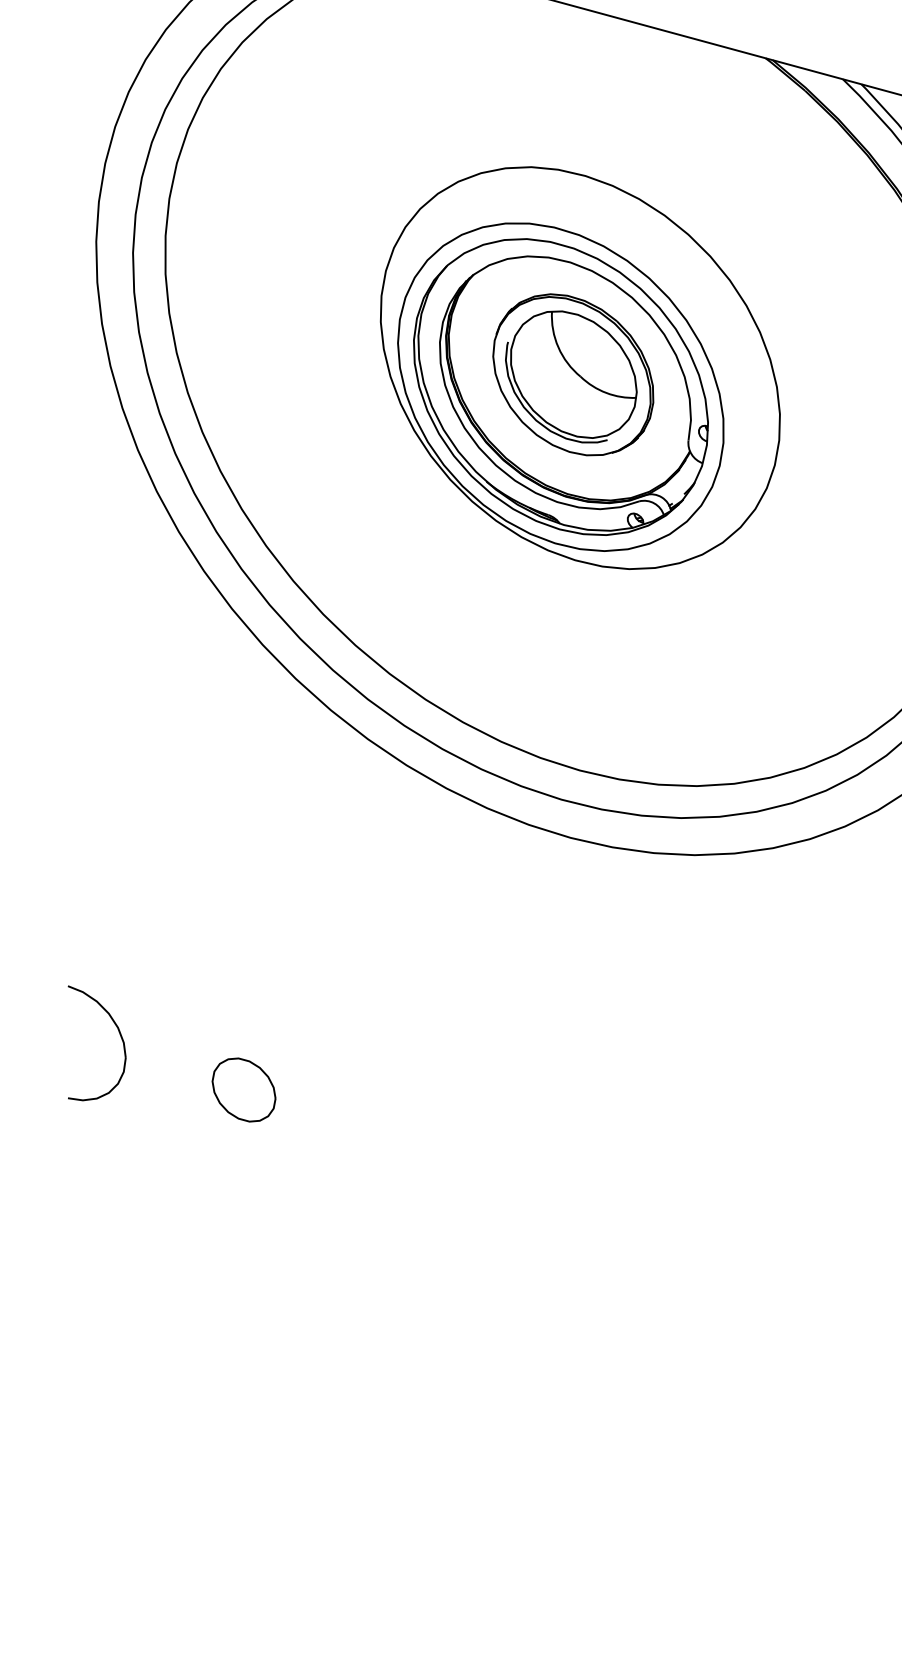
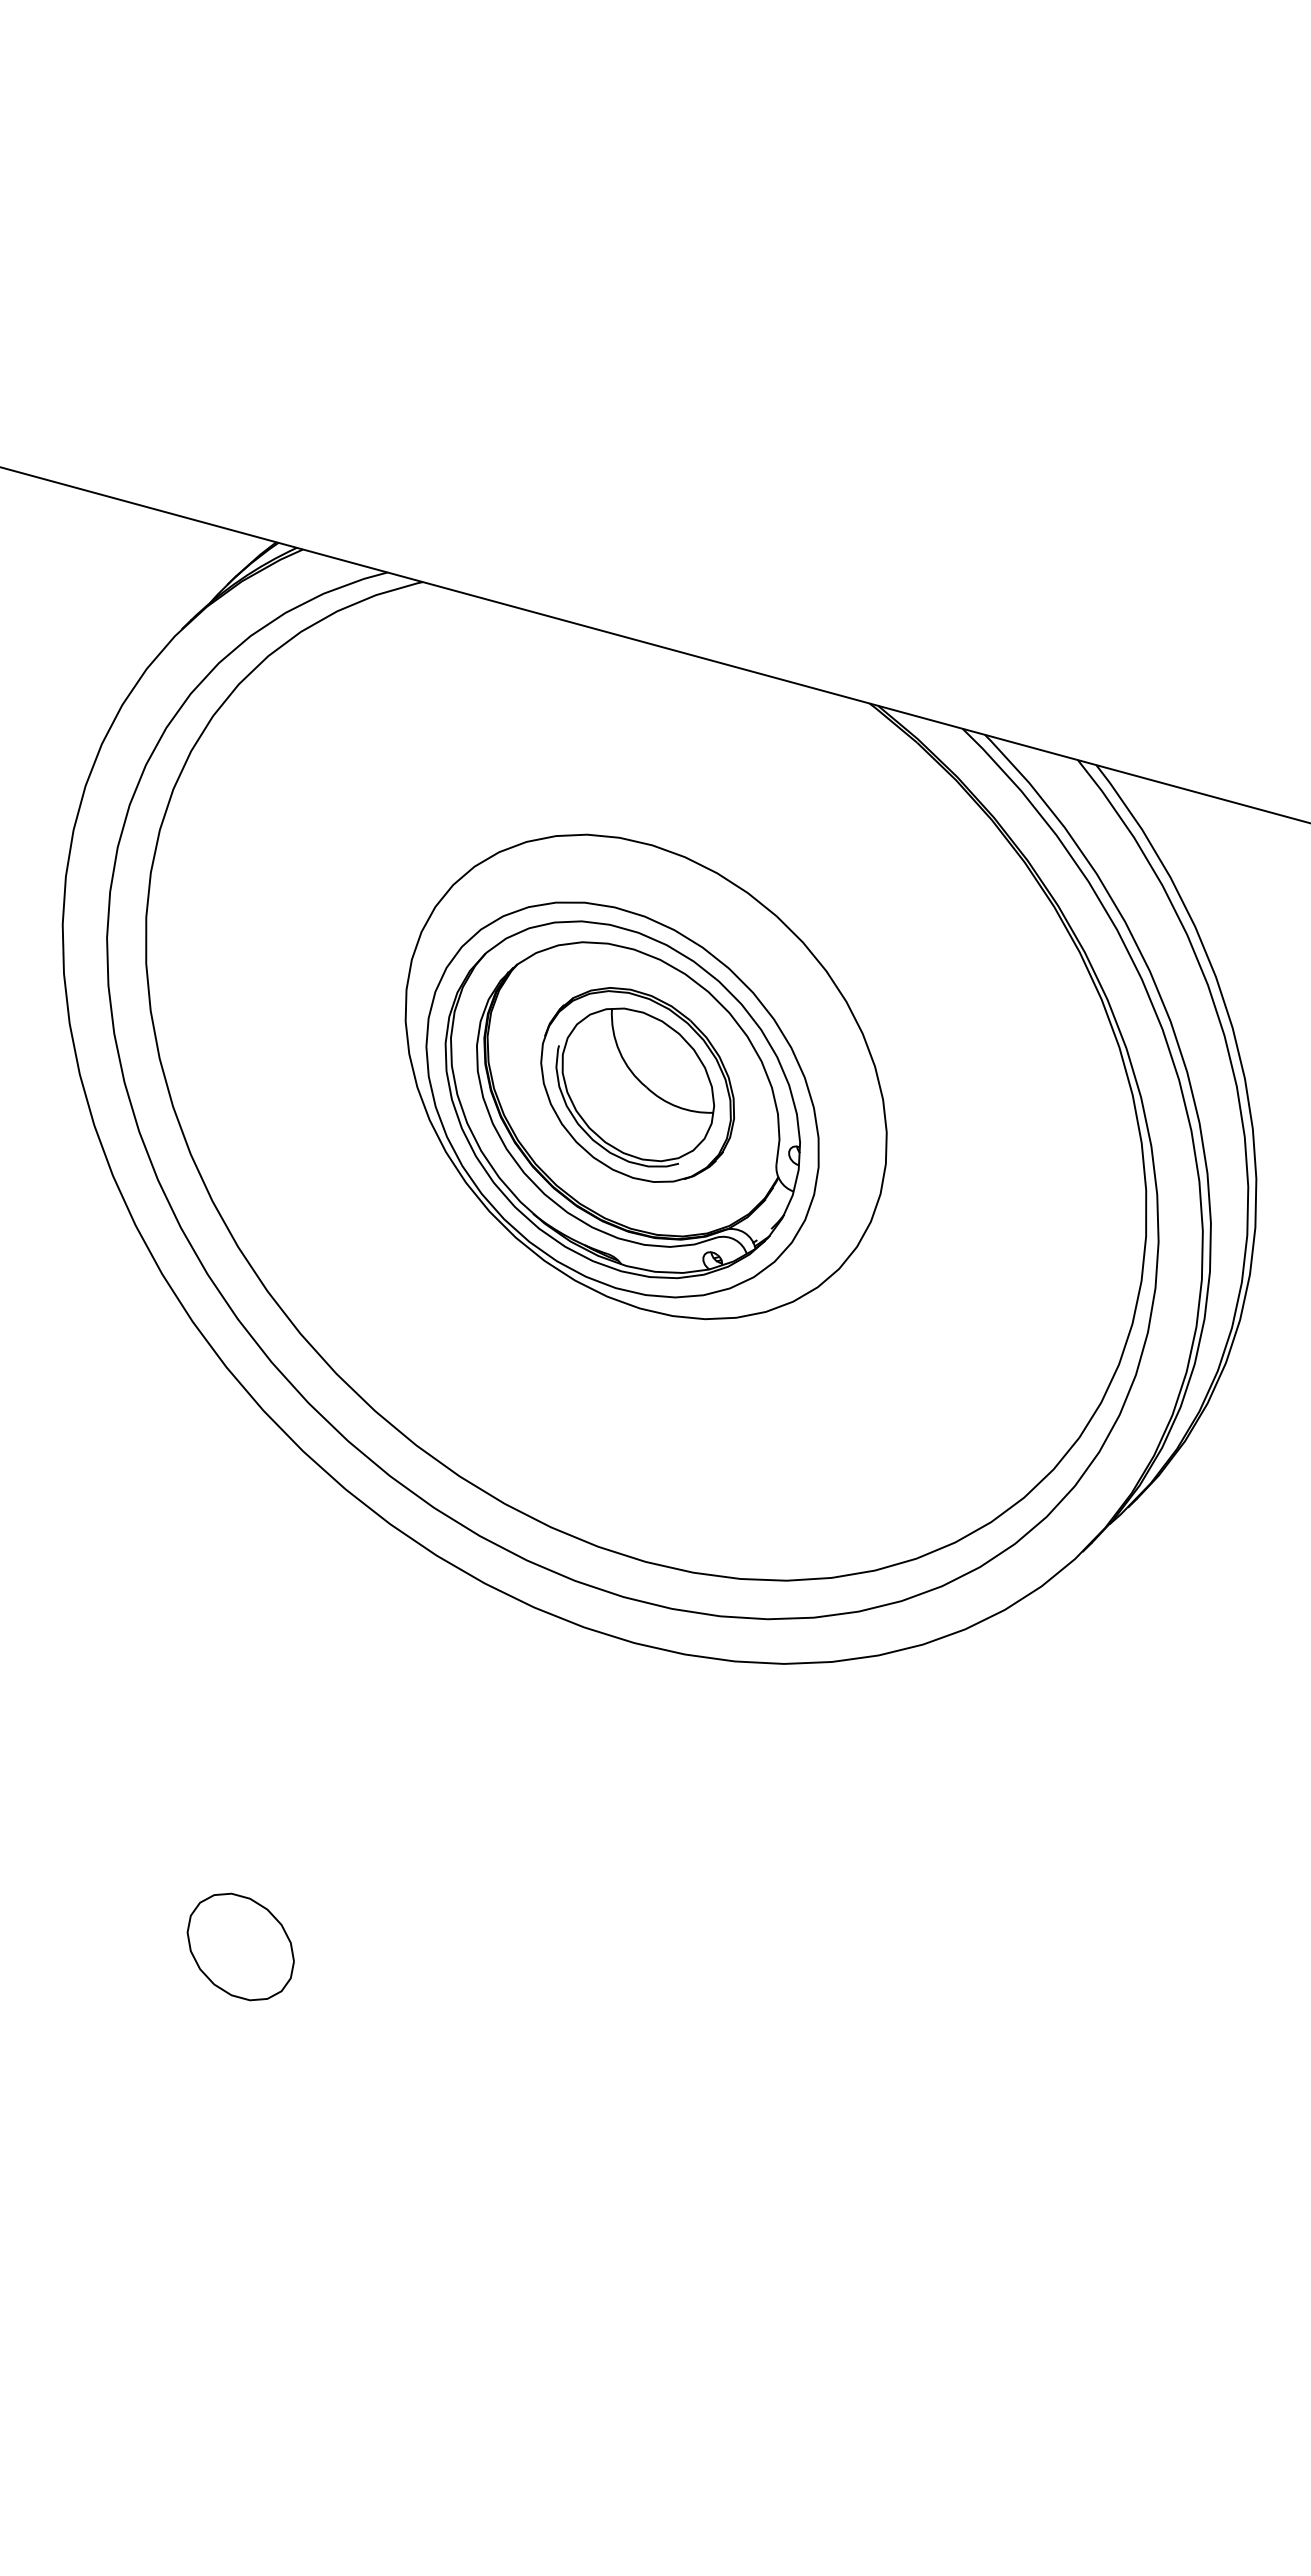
part: (119, 1034) -> (90, 1879), removed
part: (243, 1089) -> (240, 1946), size x1.4

